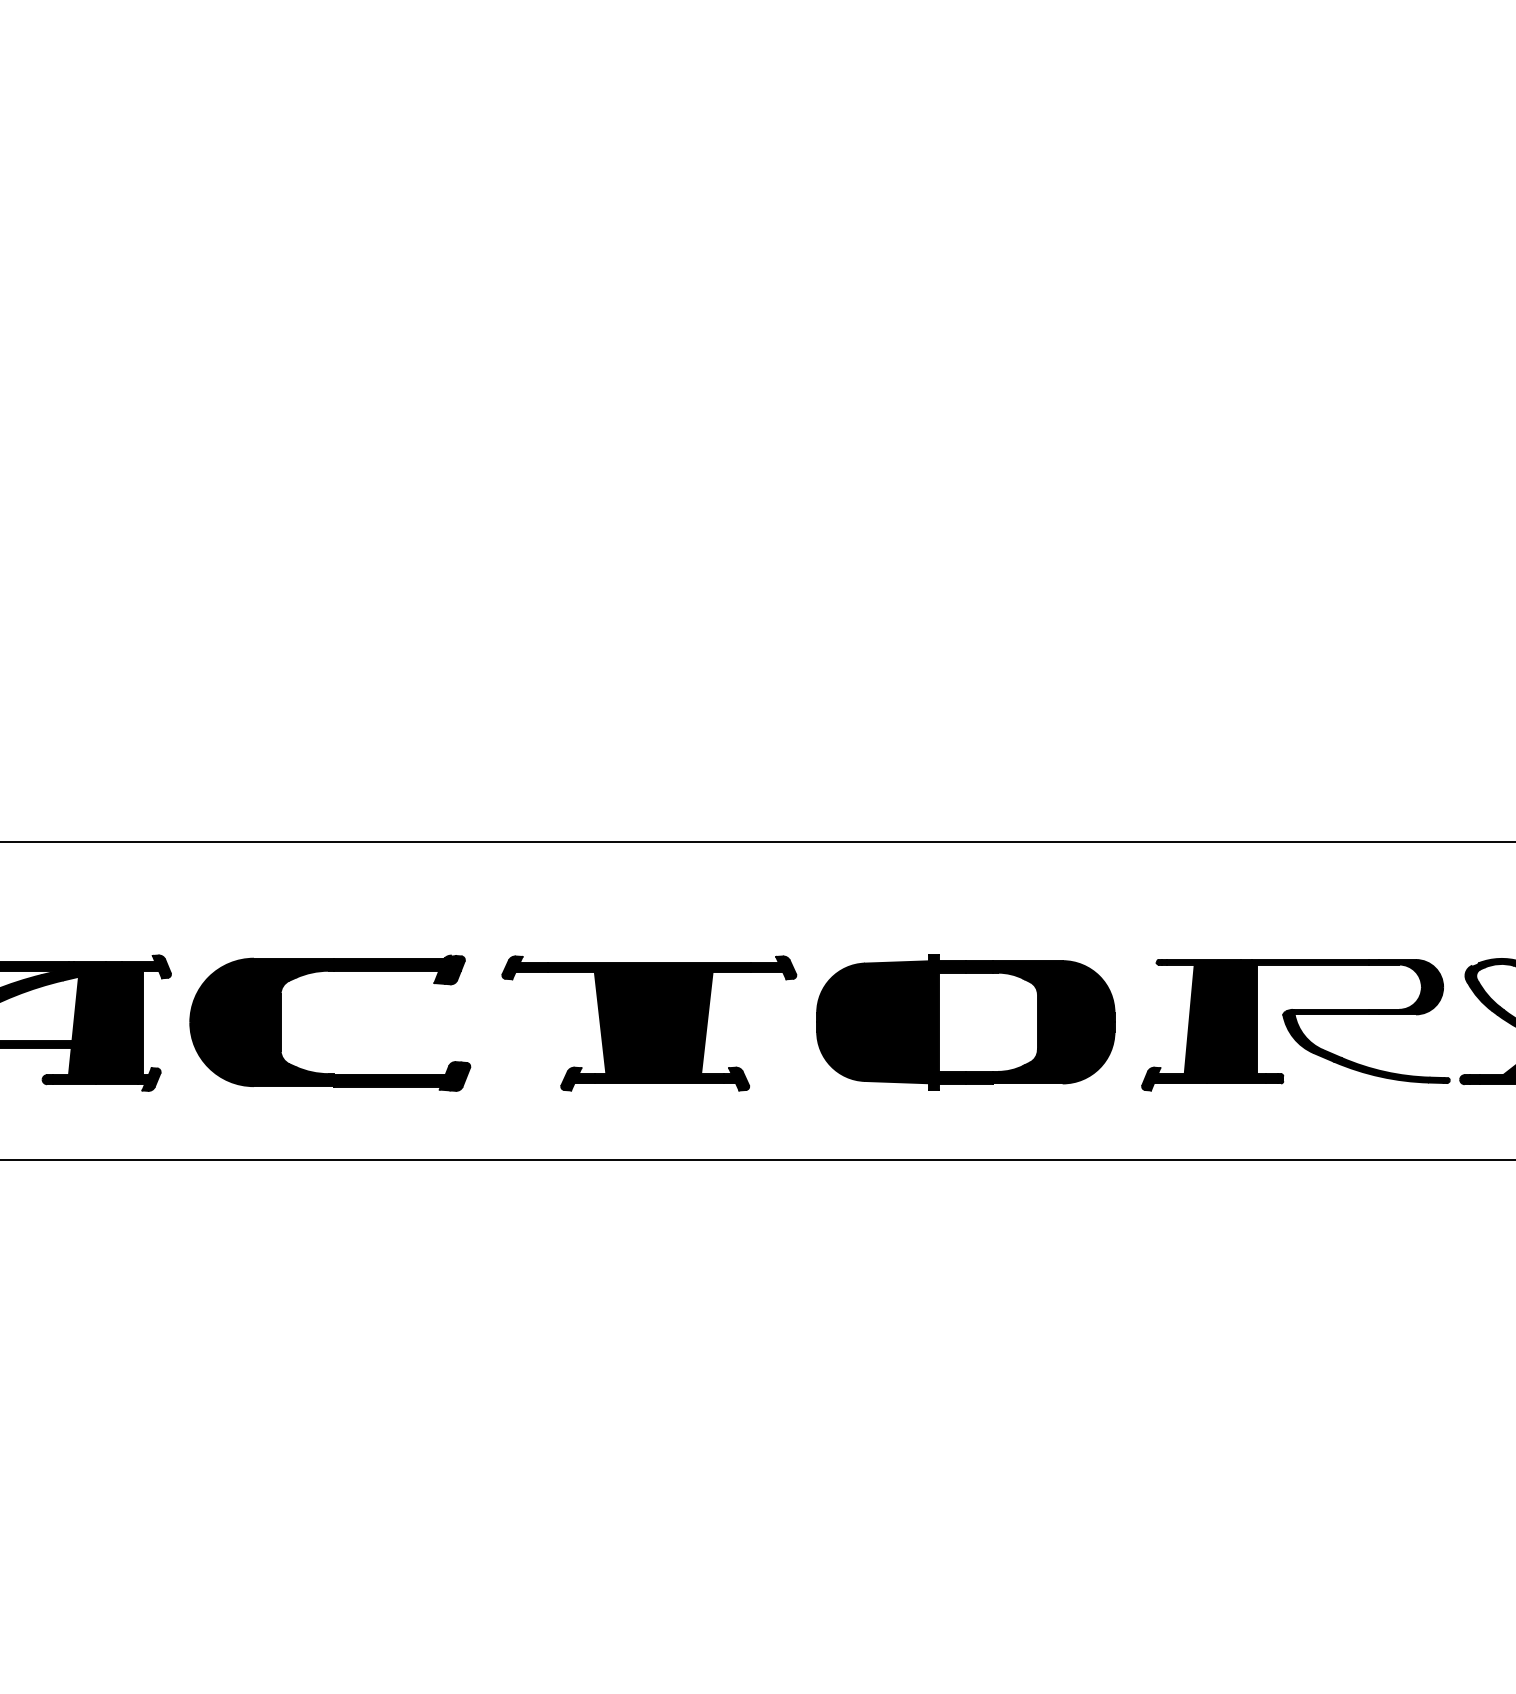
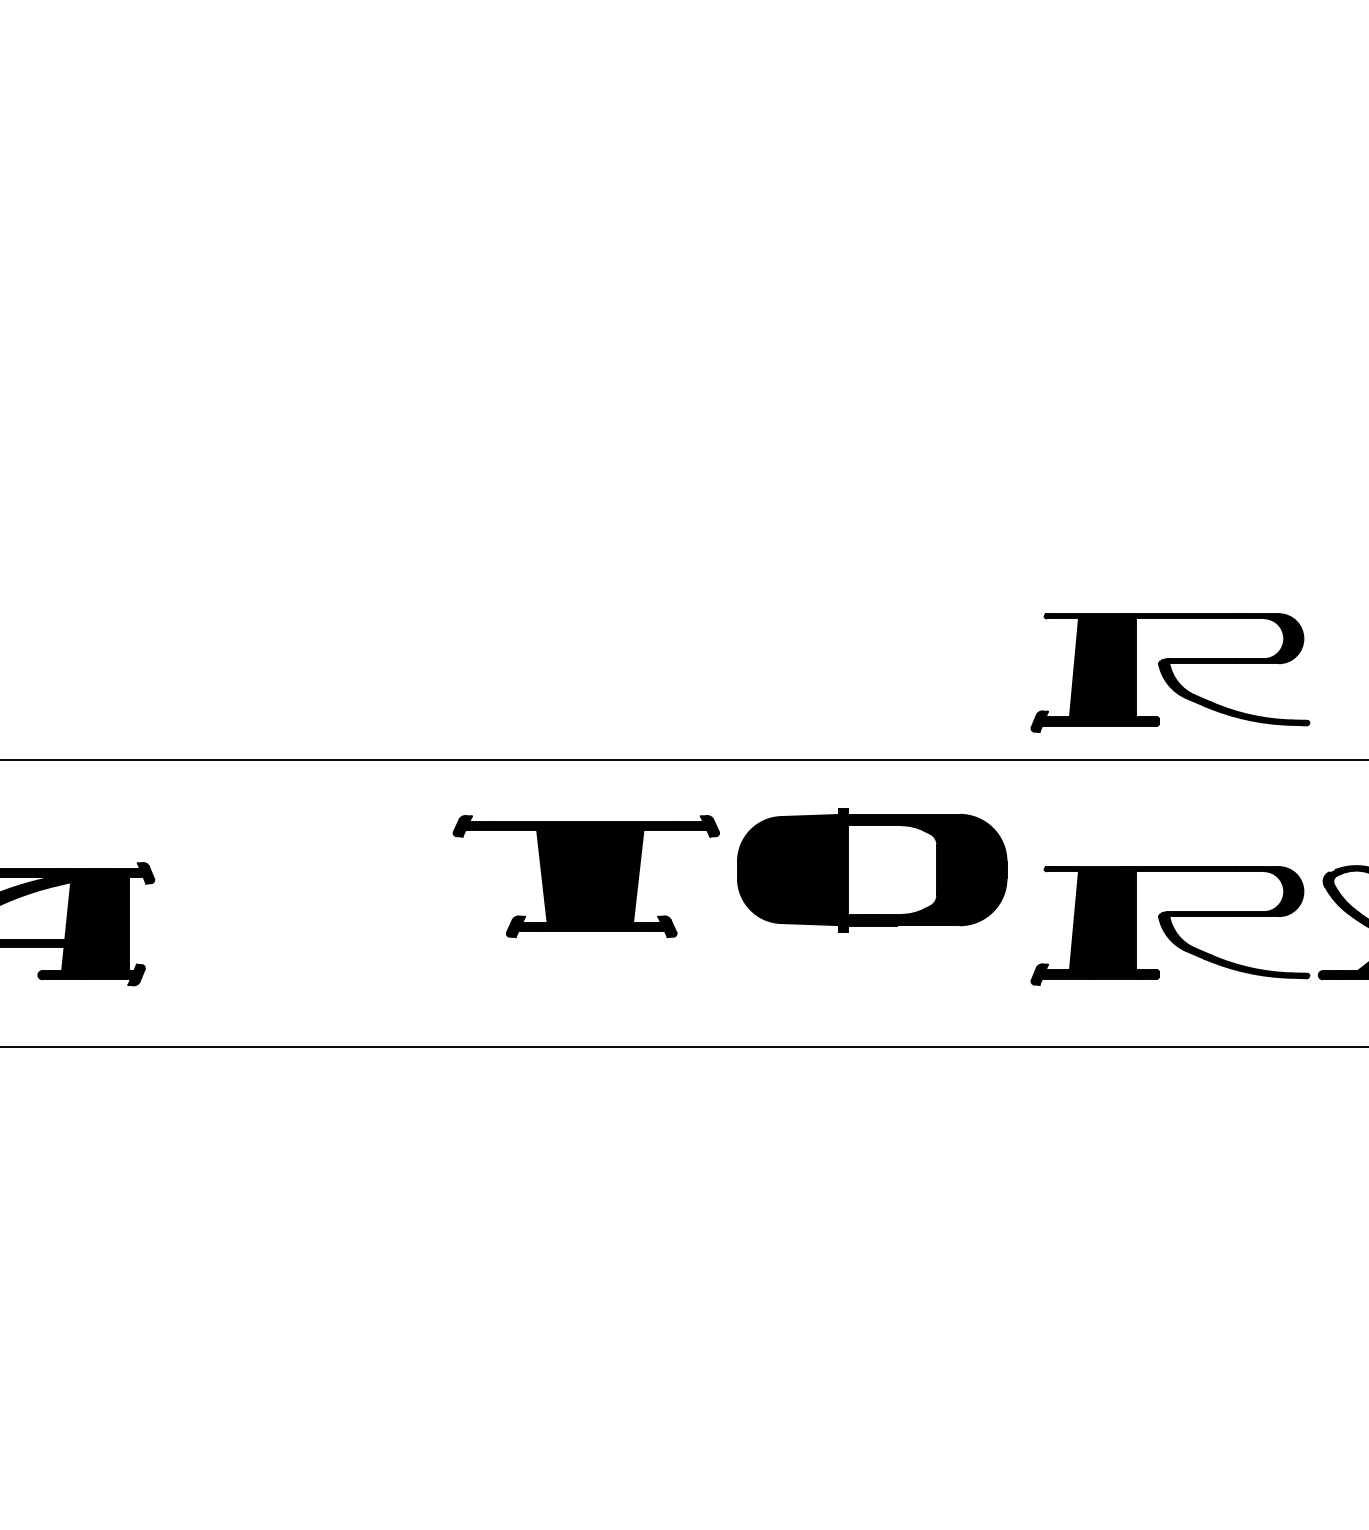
part: (1295, 745) -> (1170, 673), added
part: (281, 1022) -> (254, 923), removed
part: (965, 1022) -> (871, 870), moved
part: (649, 1023) -> (586, 876), moved

